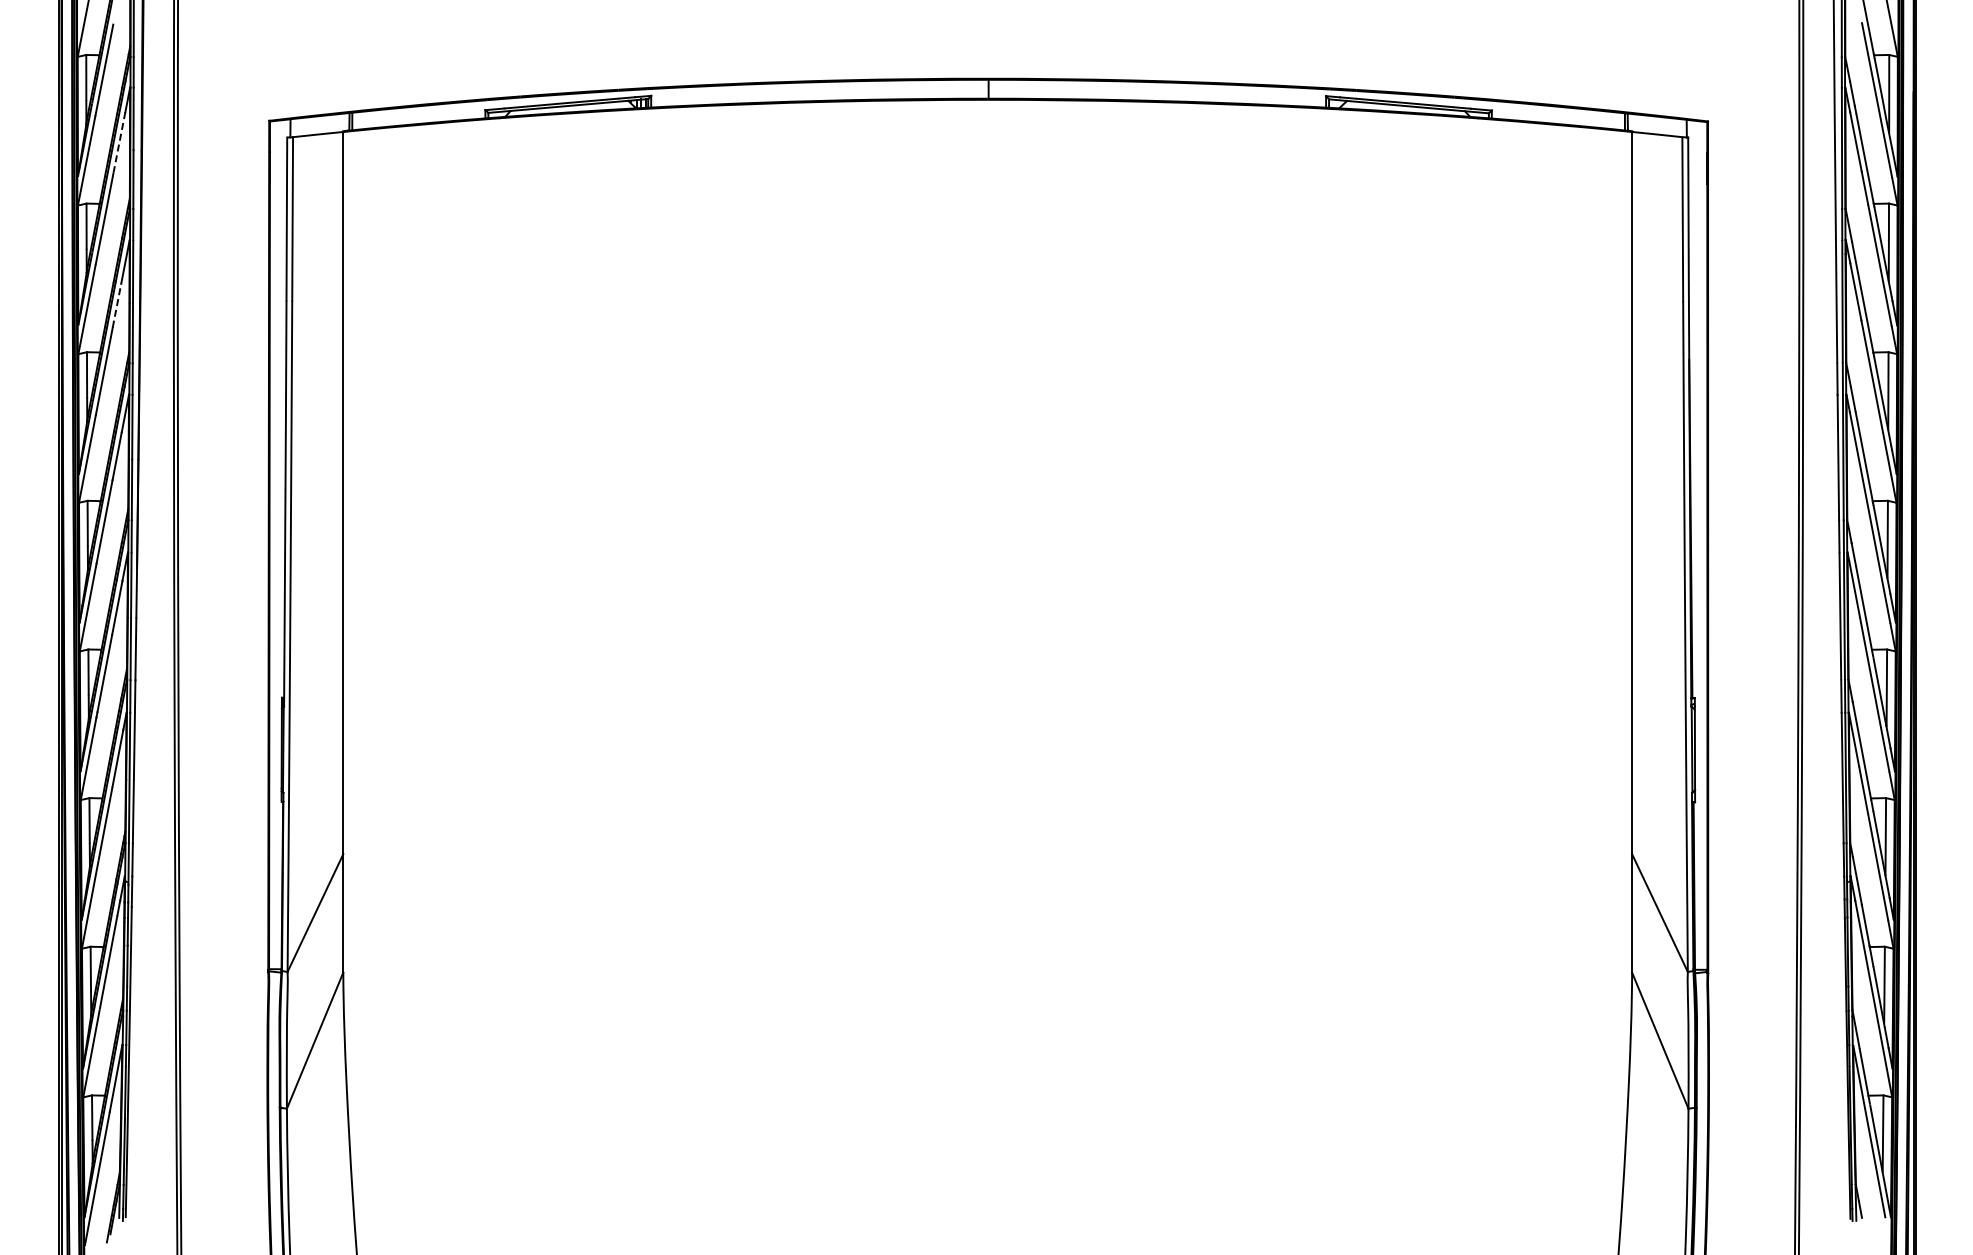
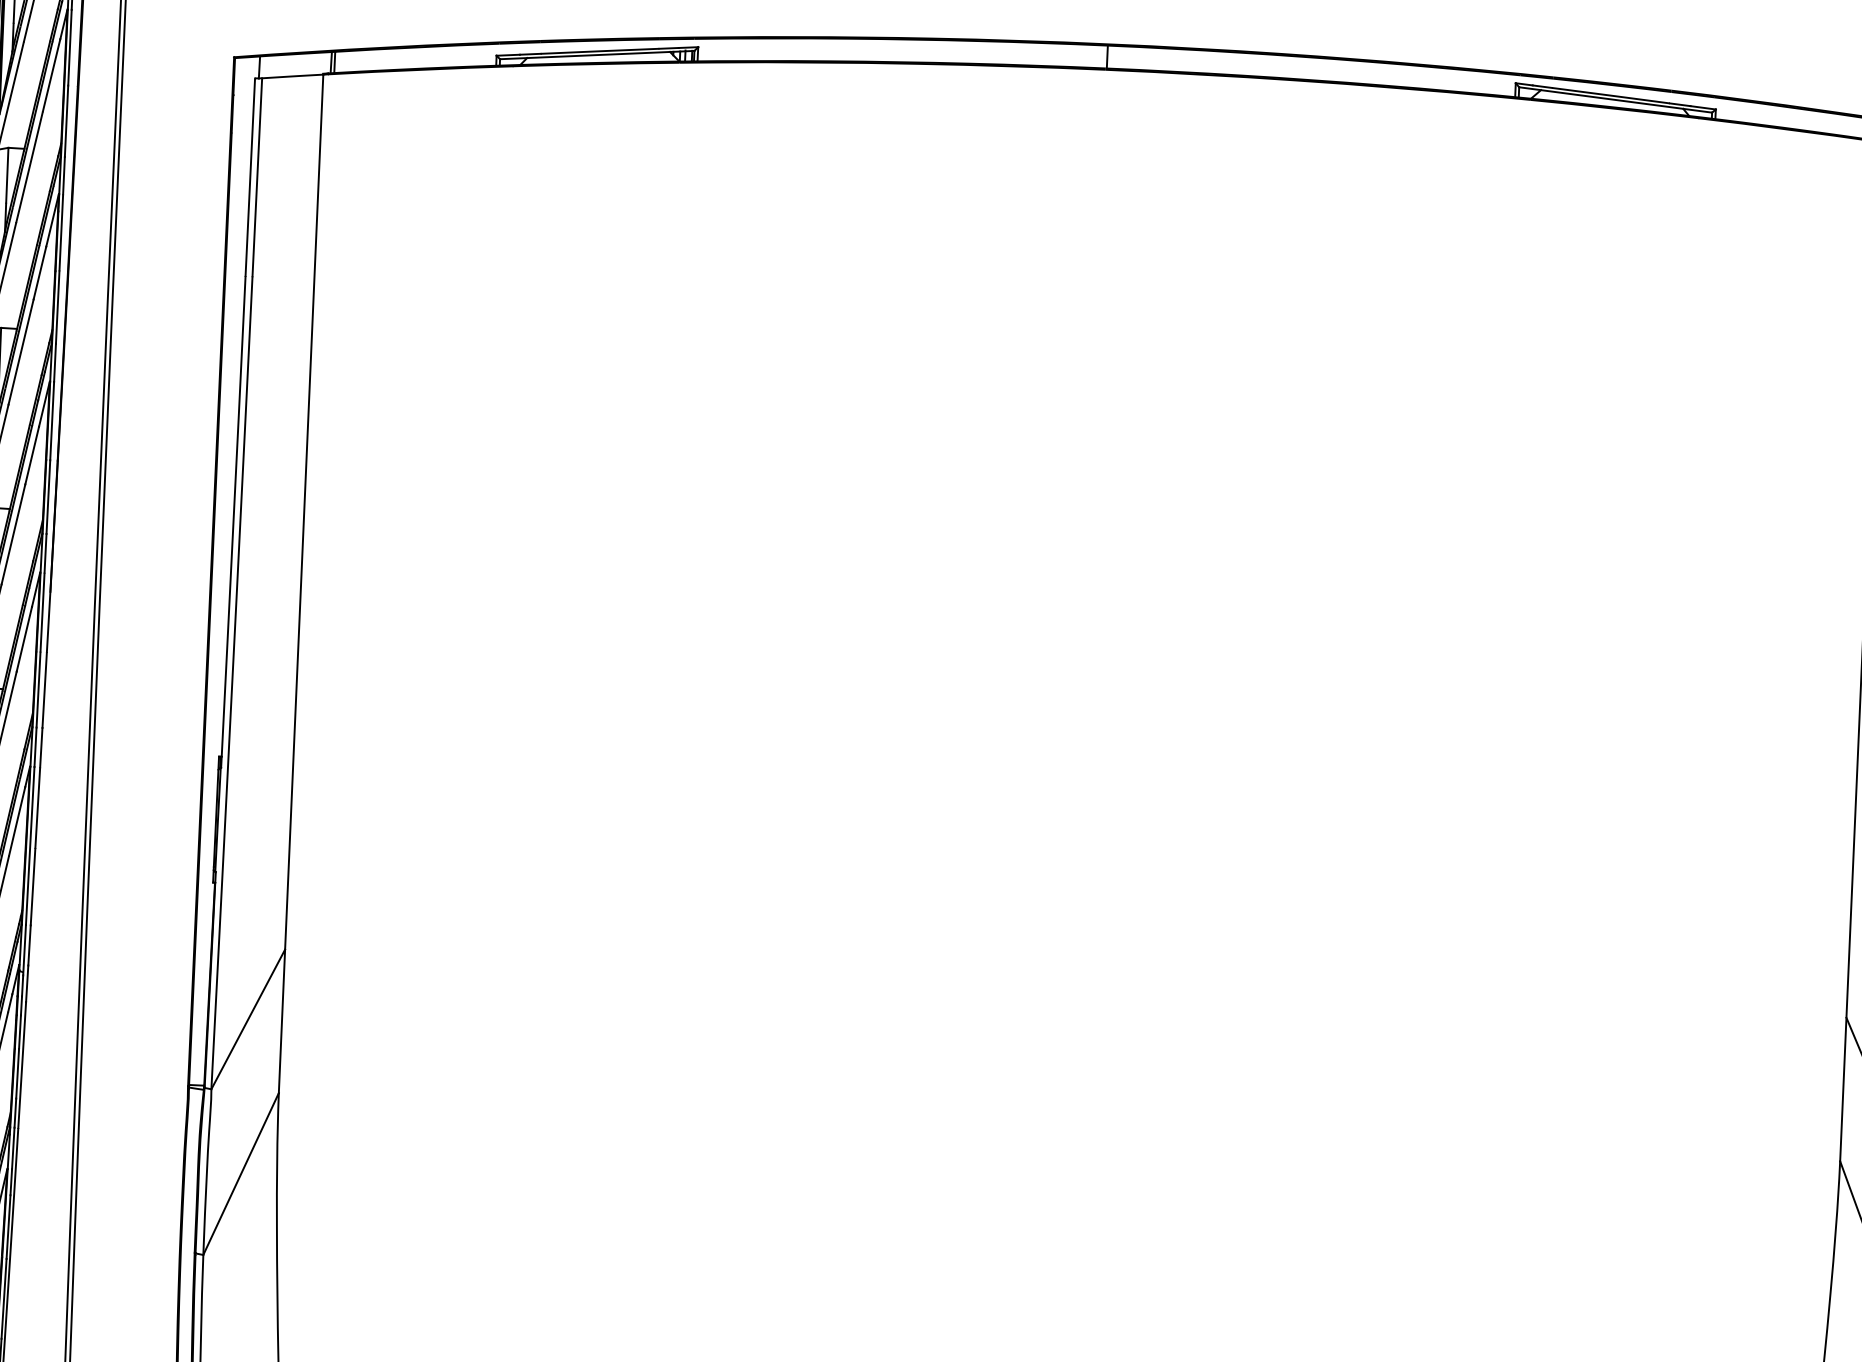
line: (119, 142) -> (51, 75), dashed -> solid
line: (117, 305) -> (40, 272), dashed -> solid

